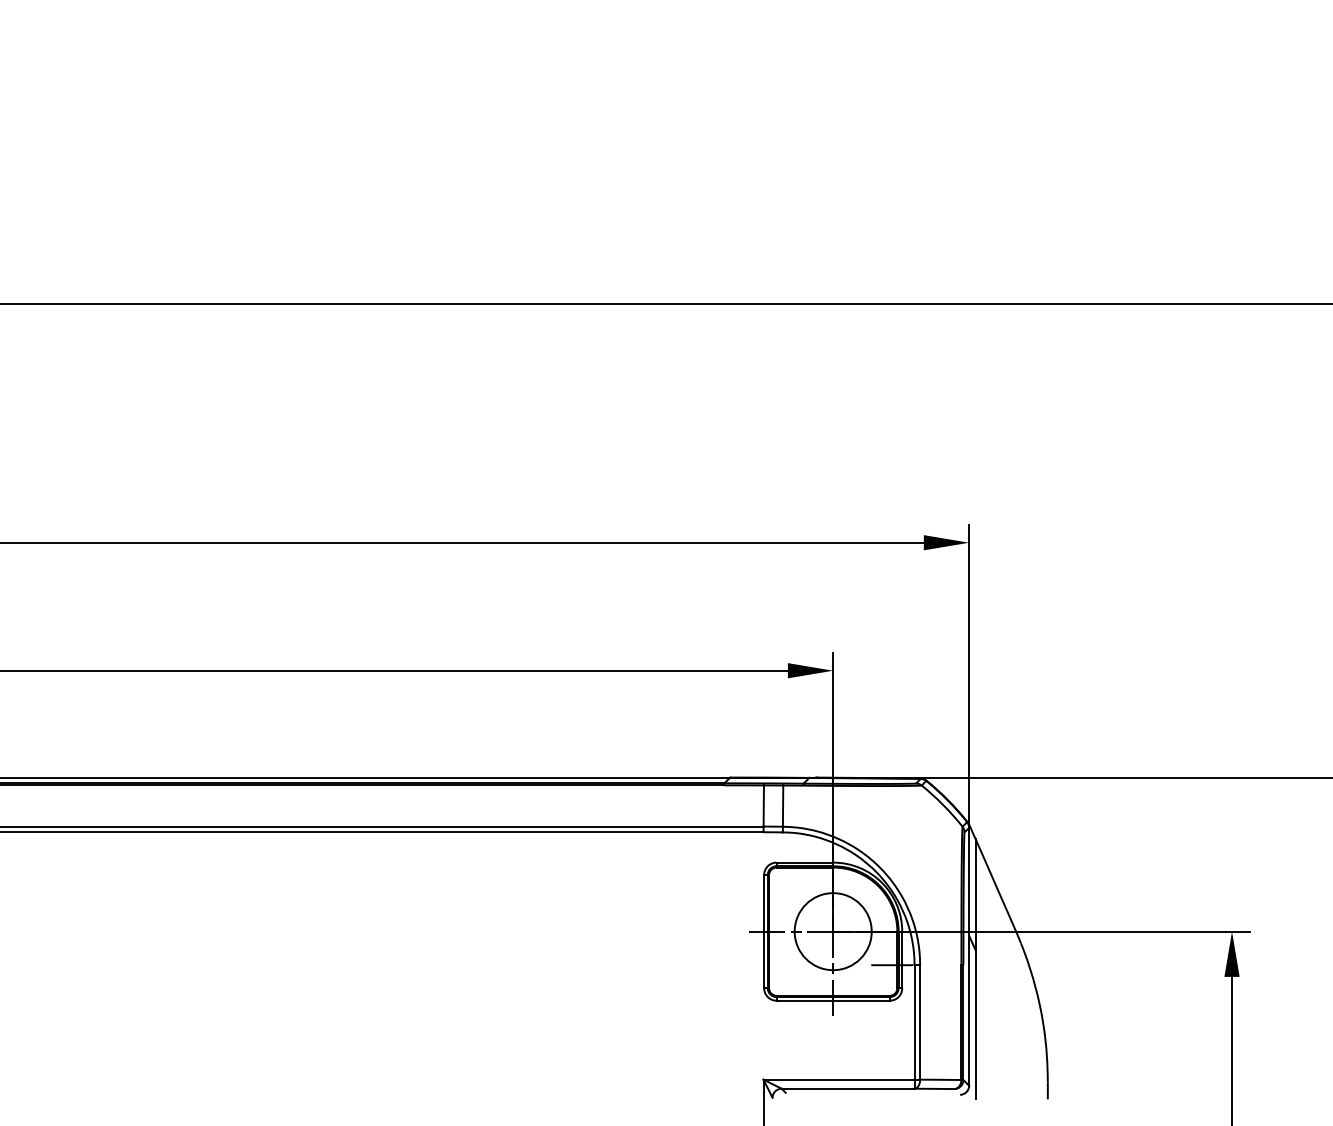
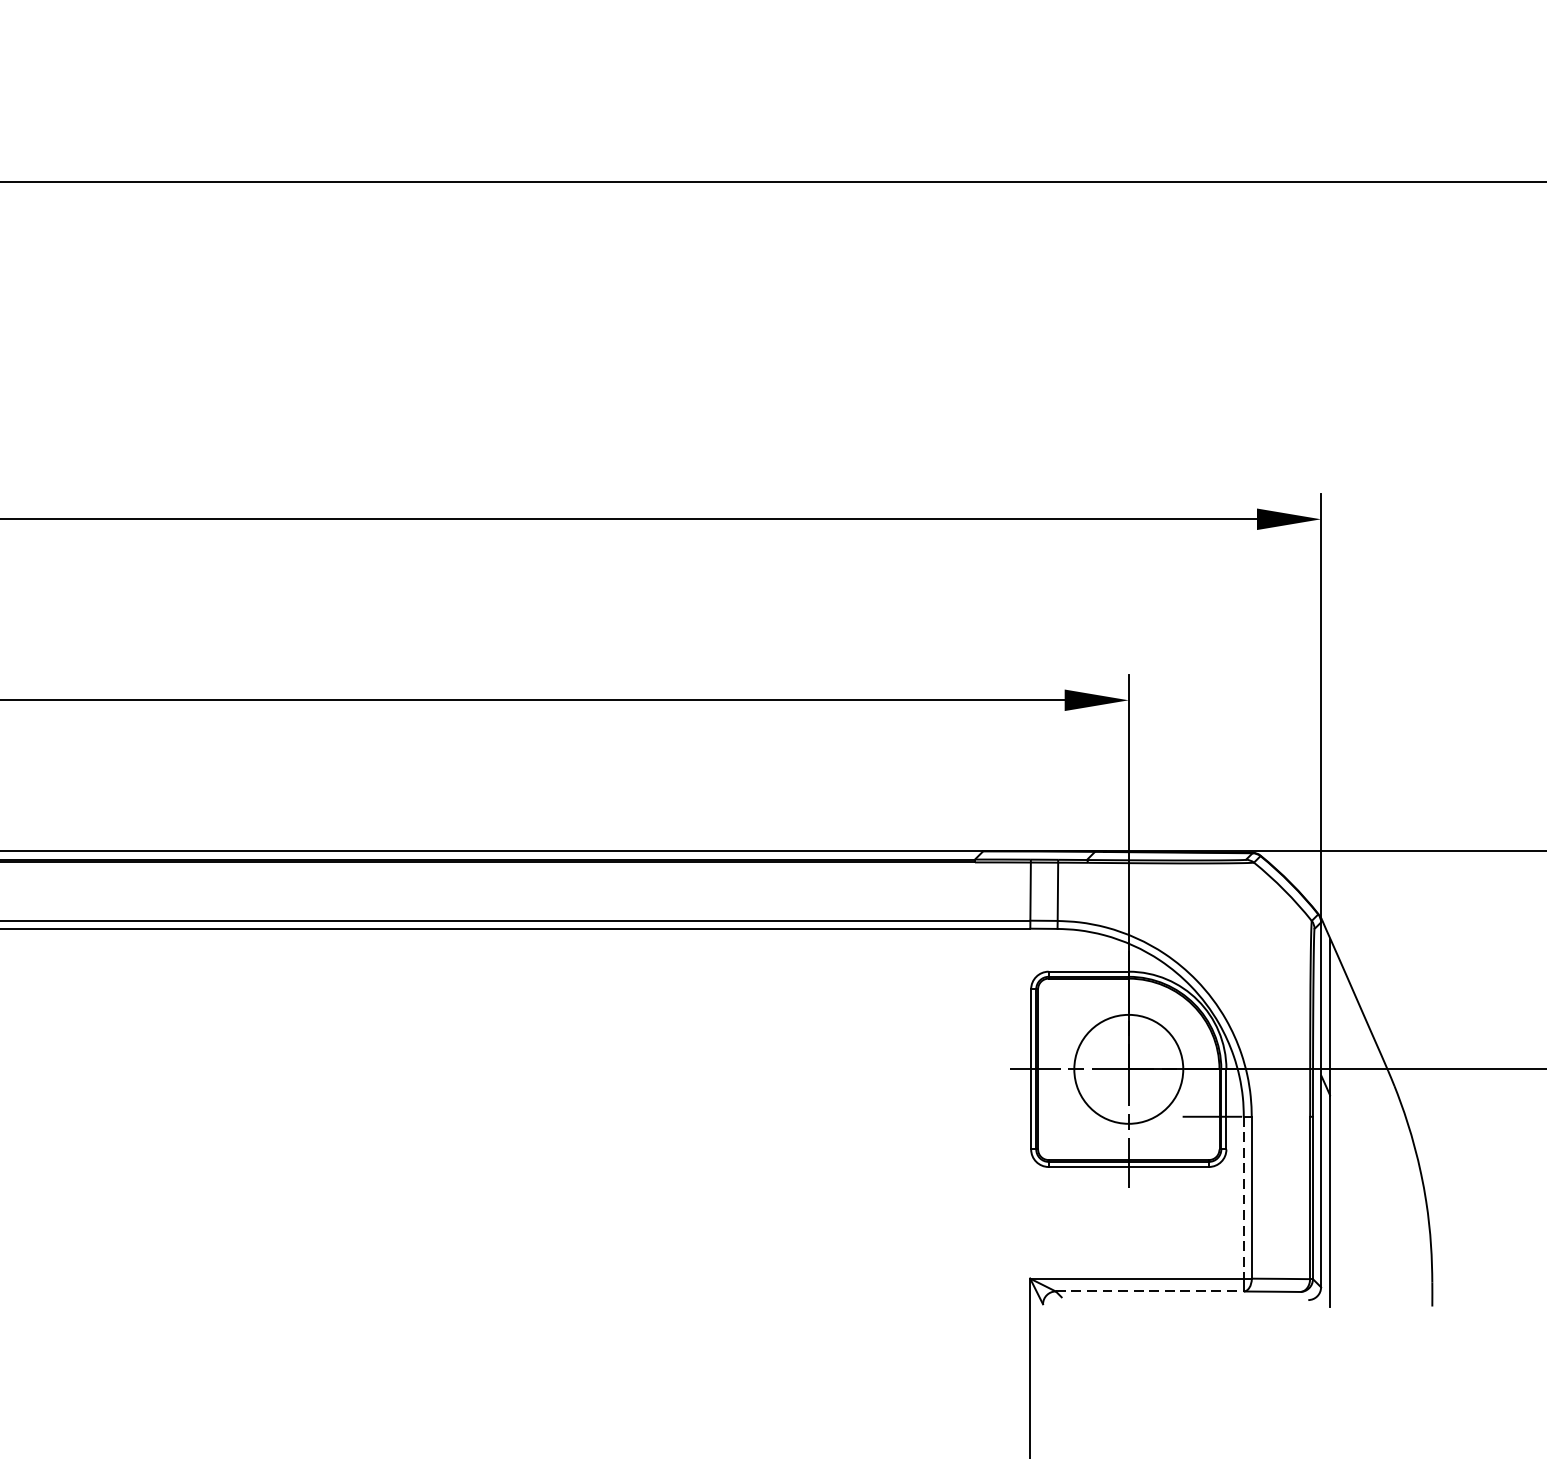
line: (914, 1022) -> (1243, 1197), solid -> dashed
line: (848, 1088) -> (1150, 1291), solid -> dashed

